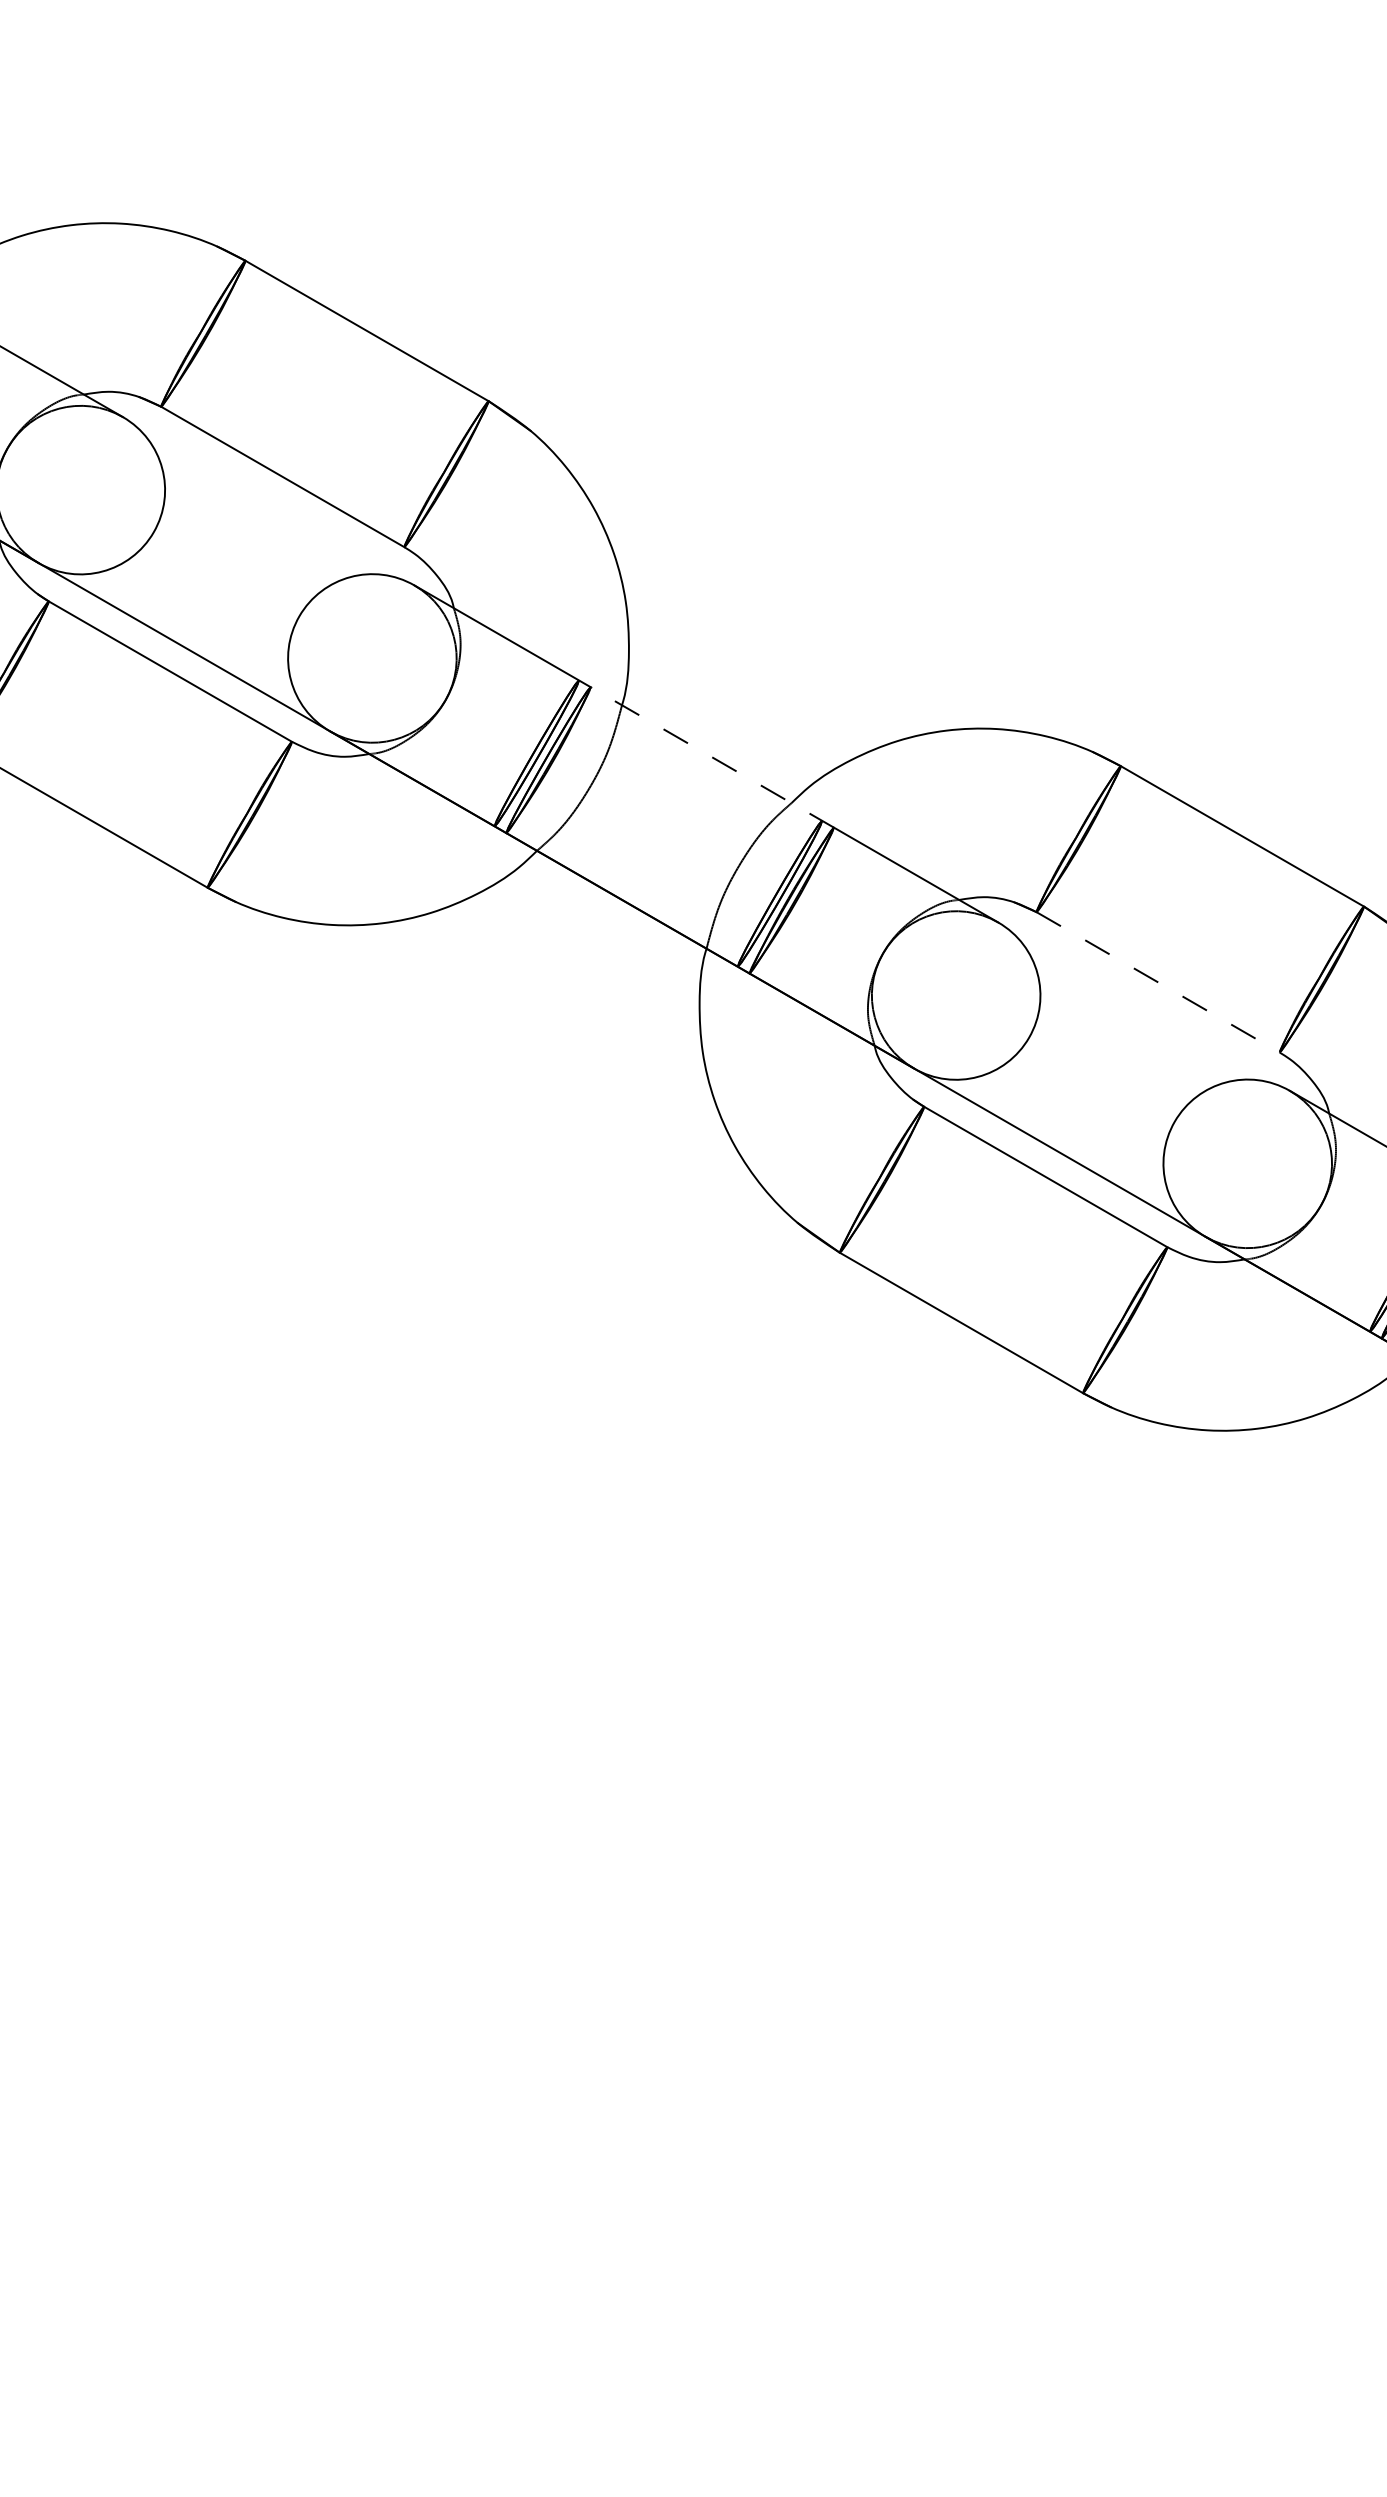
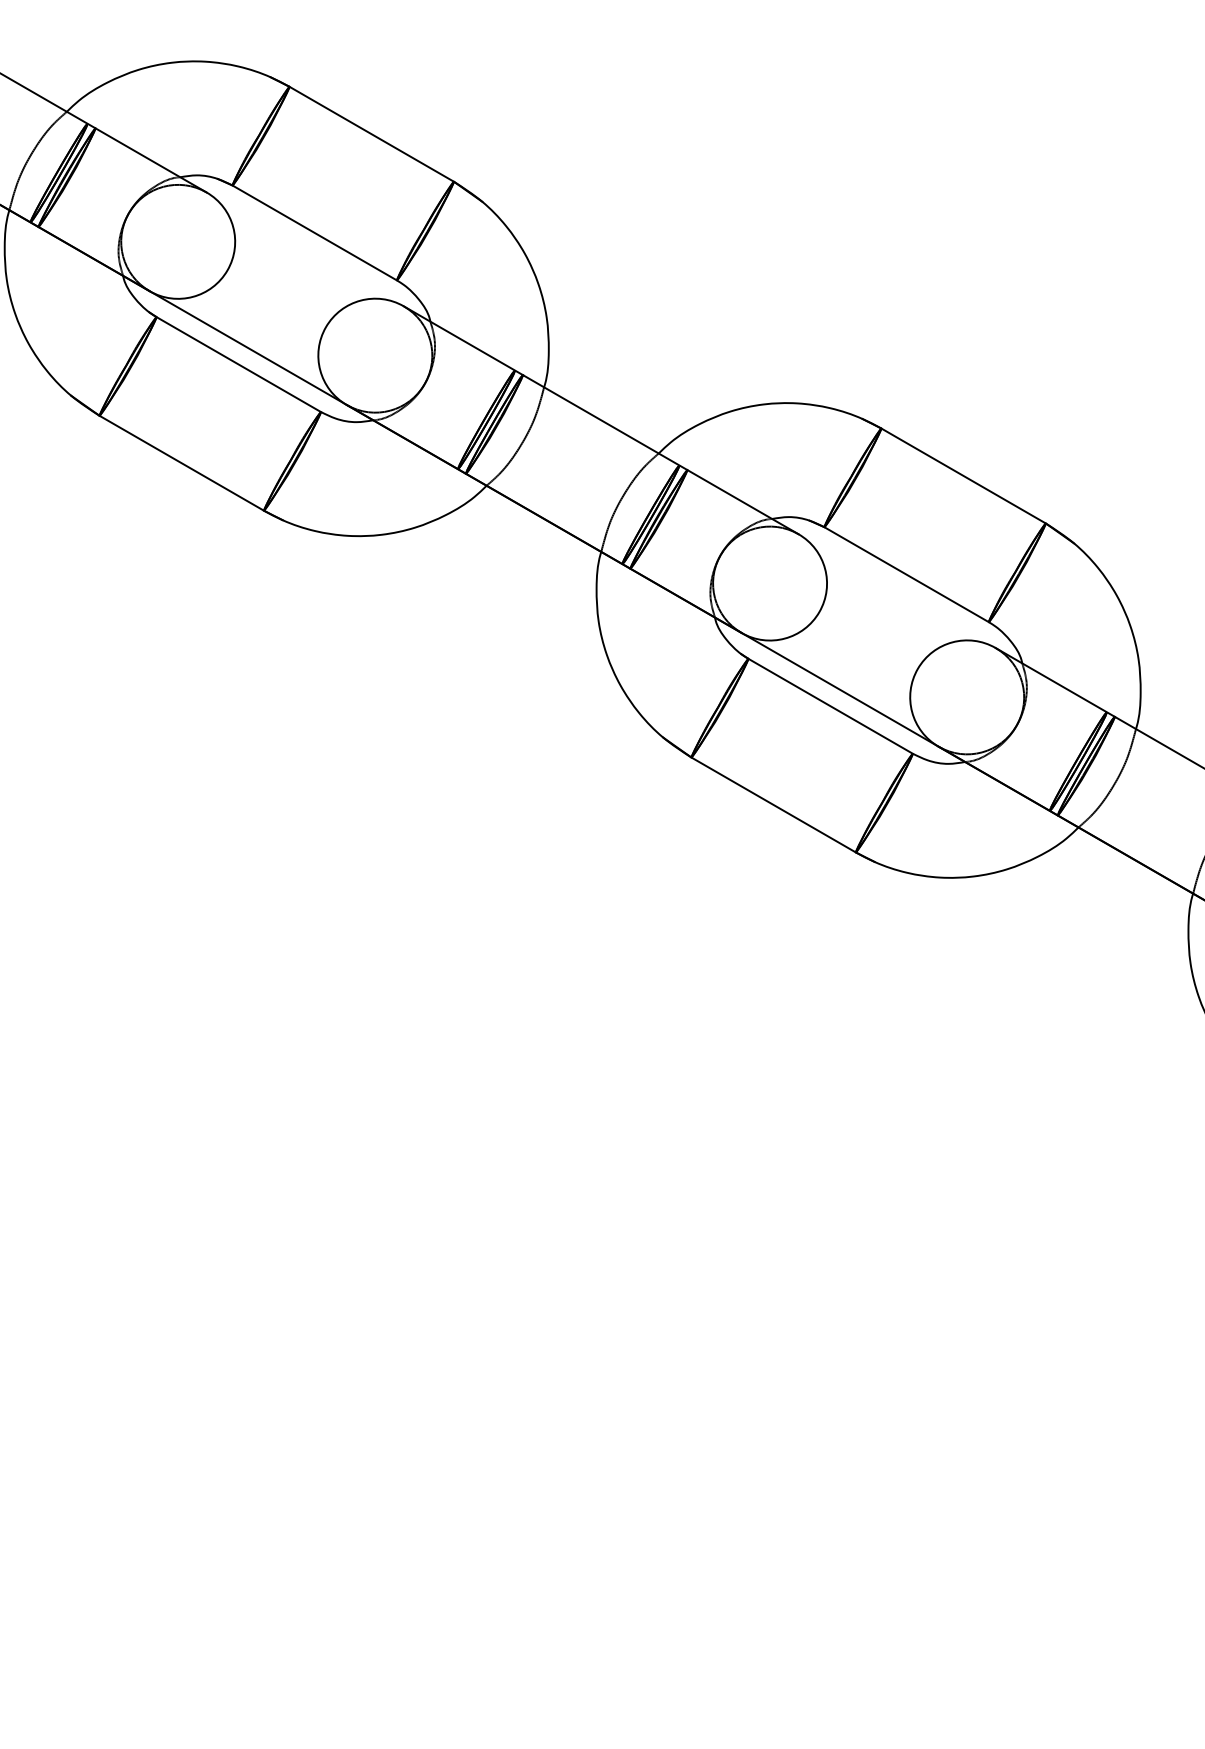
line: (712, 757) -> (605, 422), dashed -> solid
line: (1157, 982) -> (906, 574), dashed -> solid

